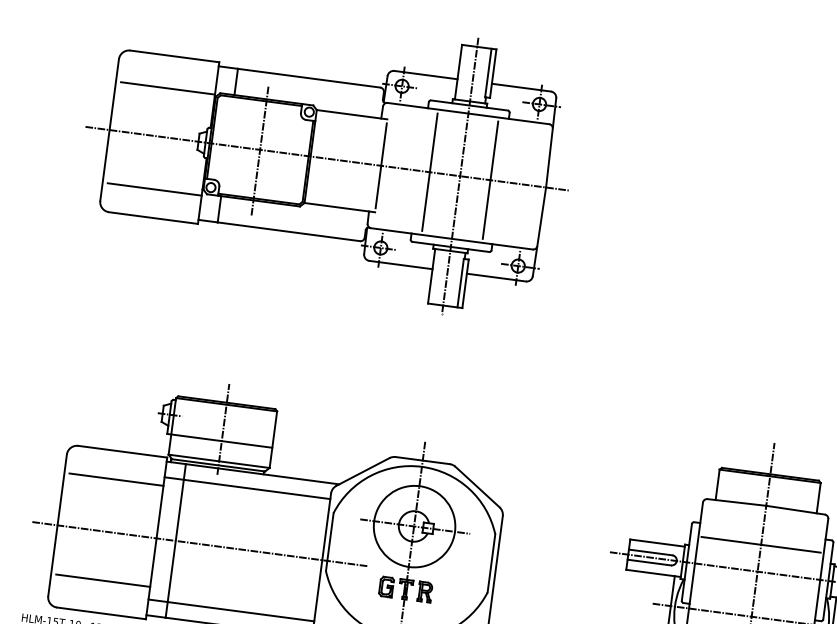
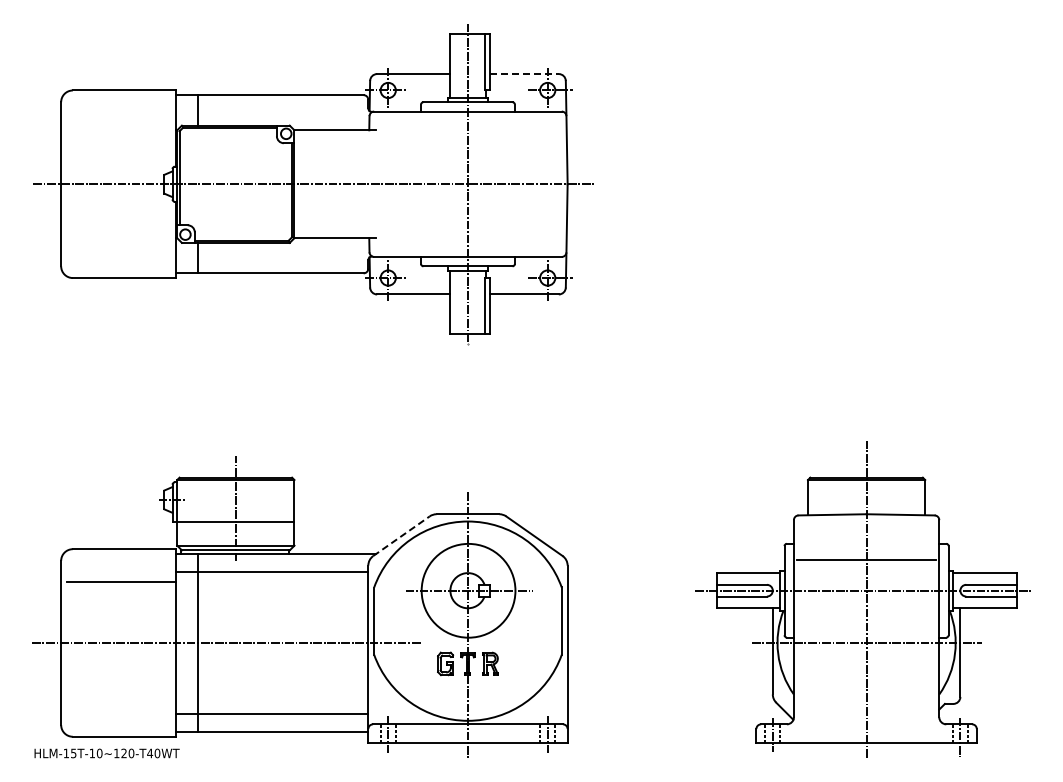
line: (168, 87) -> (121, 127), removed
line: (522, 88) -> (525, 74), solid -> dashed
line: (259, 150) -> (235, 185), removed
line: (381, 166) -> (376, 184), removed
line: (429, 172) -> (432, 184), removed
line: (490, 180) -> (503, 184), removed
line: (154, 189) -> (121, 245), removed
line: (363, 471) -> (401, 535), solid -> dashed
line: (103, 580) -> (121, 699), removed

